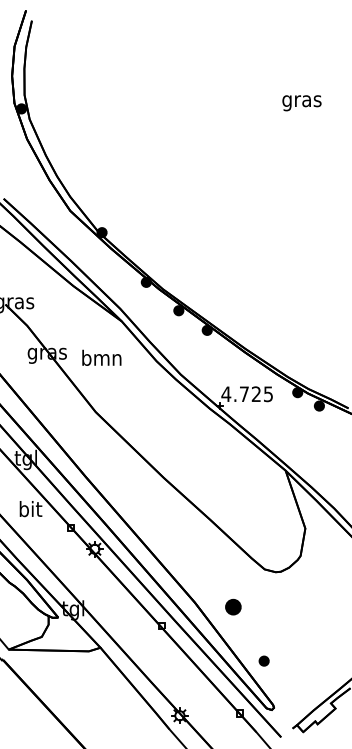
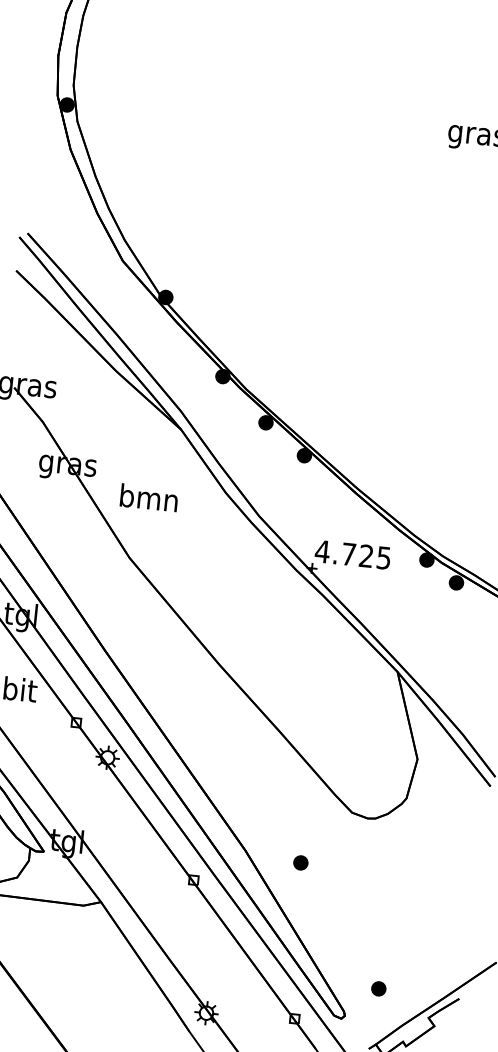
text: (101, 357) -> (148, 497), moved
part: (233, 606) -> (301, 862), size x0.62
part: (263, 660) -> (377, 987), moved

